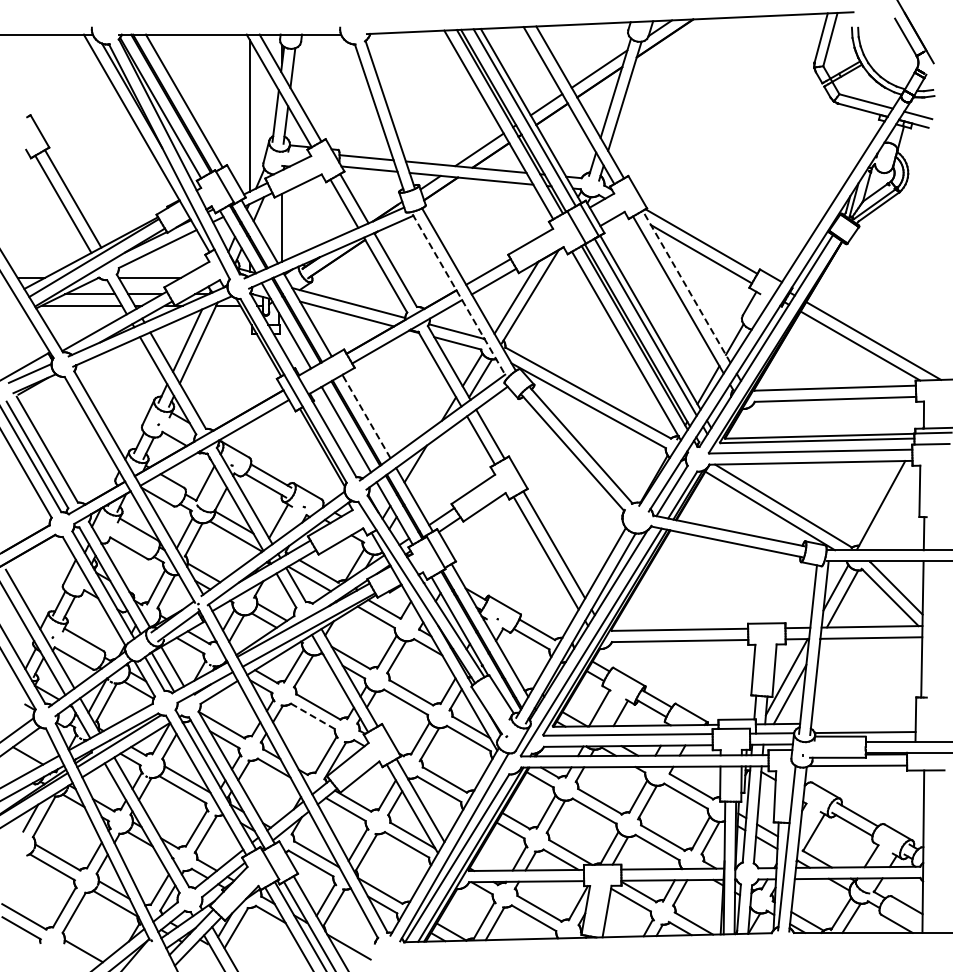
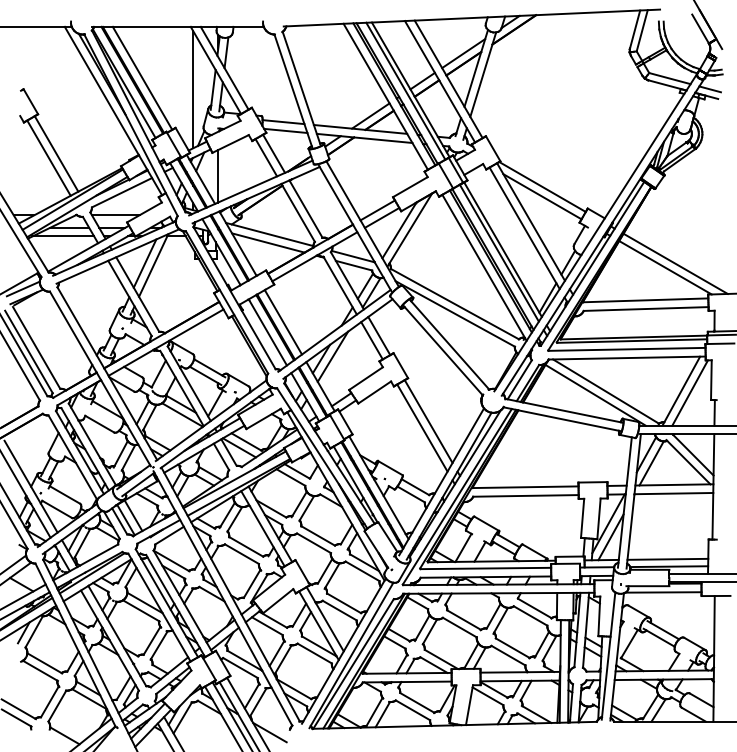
line: (686, 286) -> (530, 221), dashed -> solid
line: (459, 295) -> (355, 228), dashed -> solid
line: (366, 416) -> (283, 322), dashed -> solid
line: (430, 460) -> (332, 356), added
line: (892, 507) -> (690, 392), added
line: (313, 716) -> (242, 554), dashed -> solid
line: (863, 722) -> (667, 558), added

